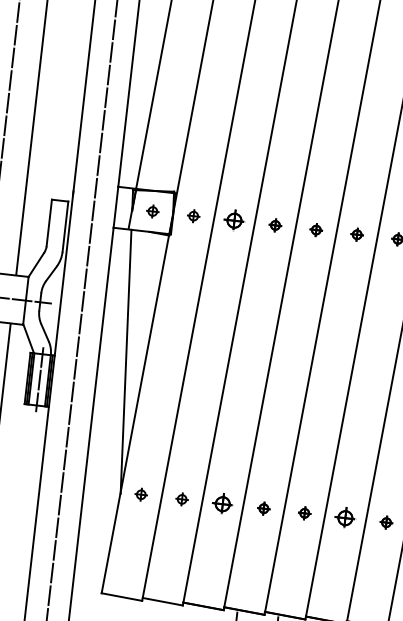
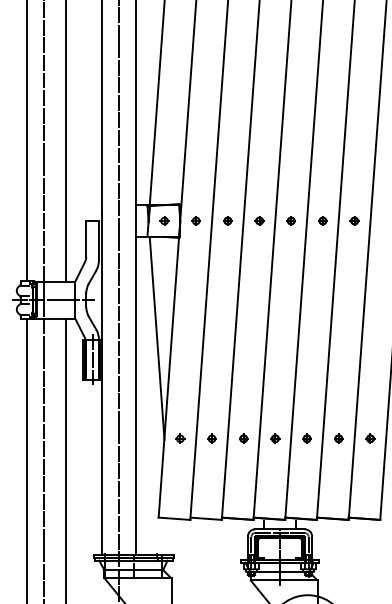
part: (234, 220) -> (227, 220), size x0.62
part: (222, 503) -> (243, 438), size x0.62
part: (345, 517) -> (338, 438), size x0.62

